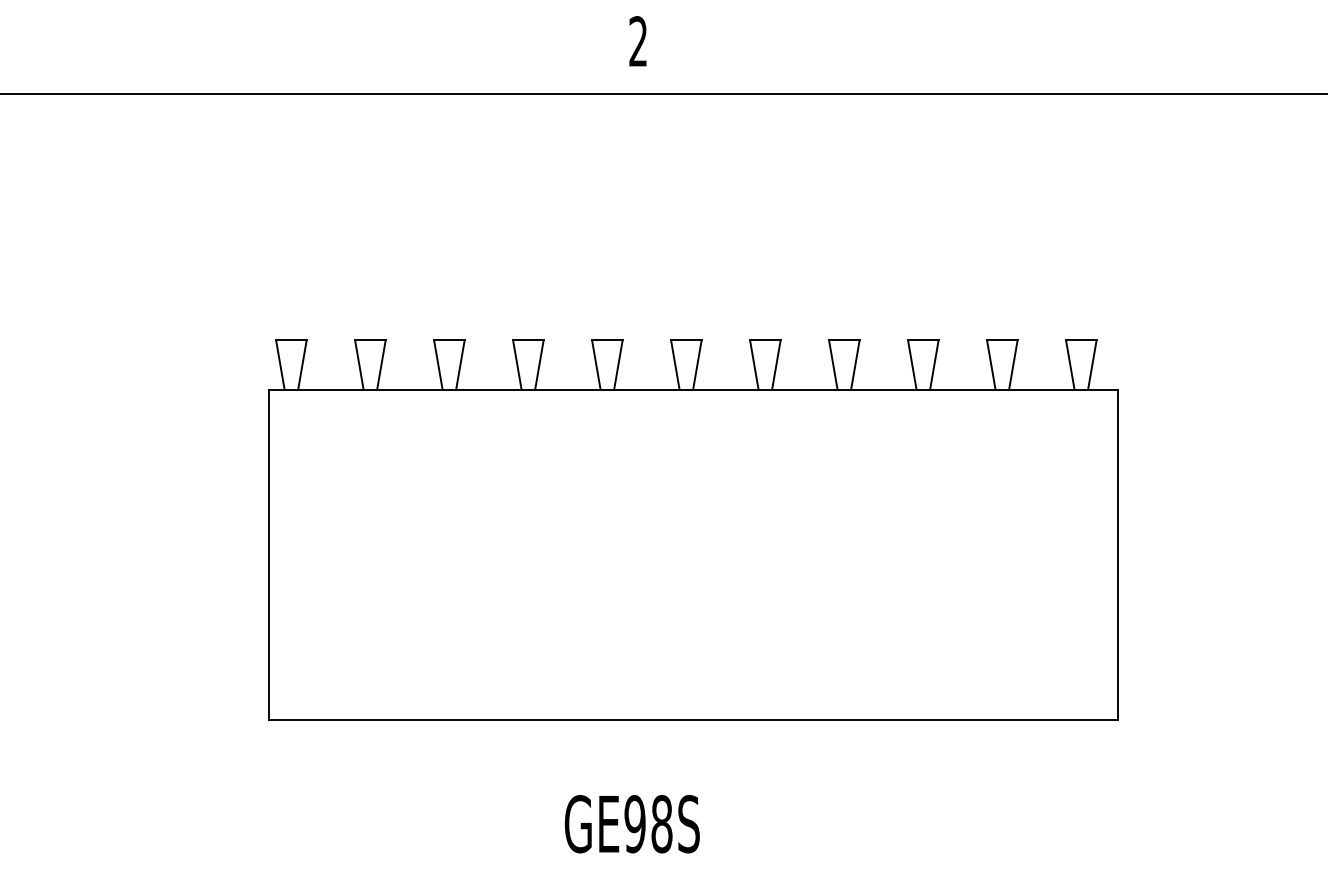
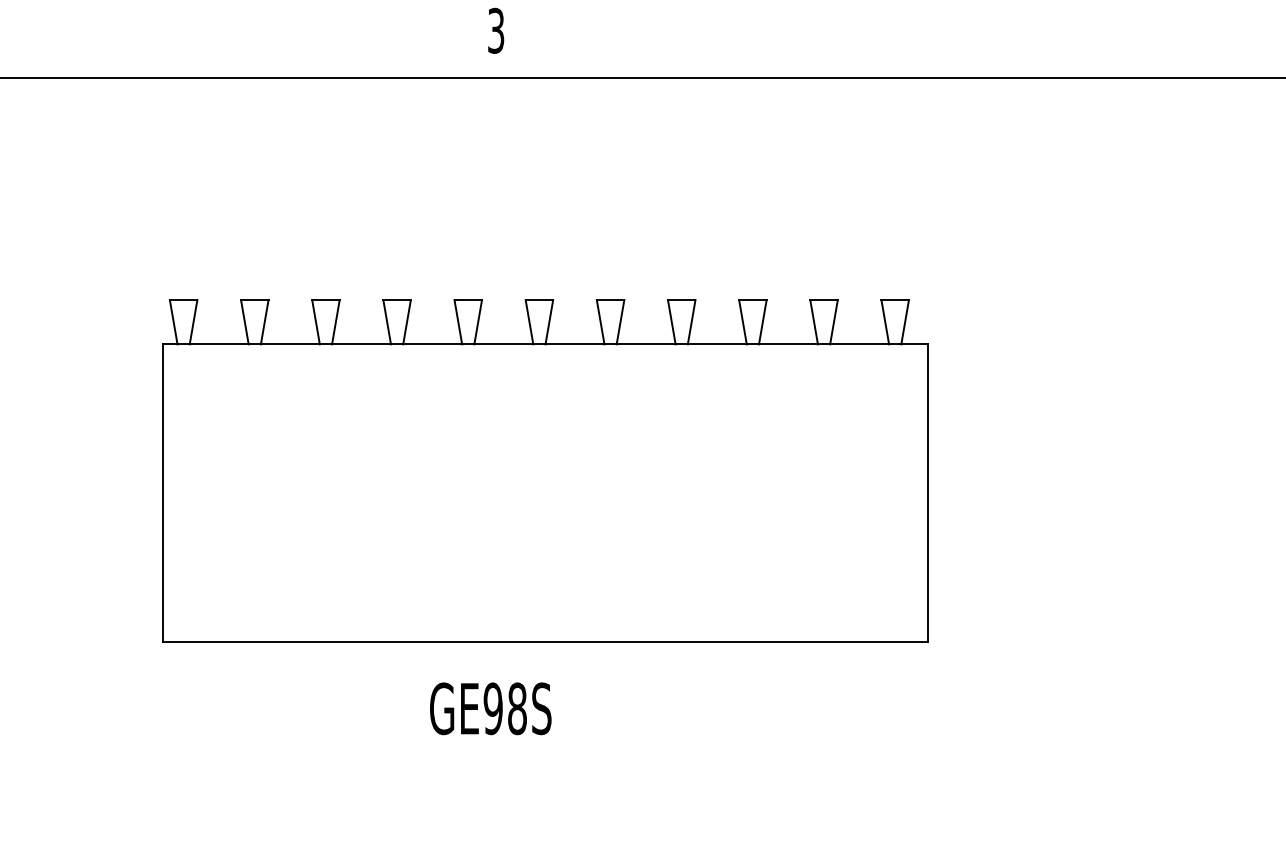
text: (638, 41) -> (496, 30), 2 -> 3
text: (632, 823) -> (490, 708), moved

